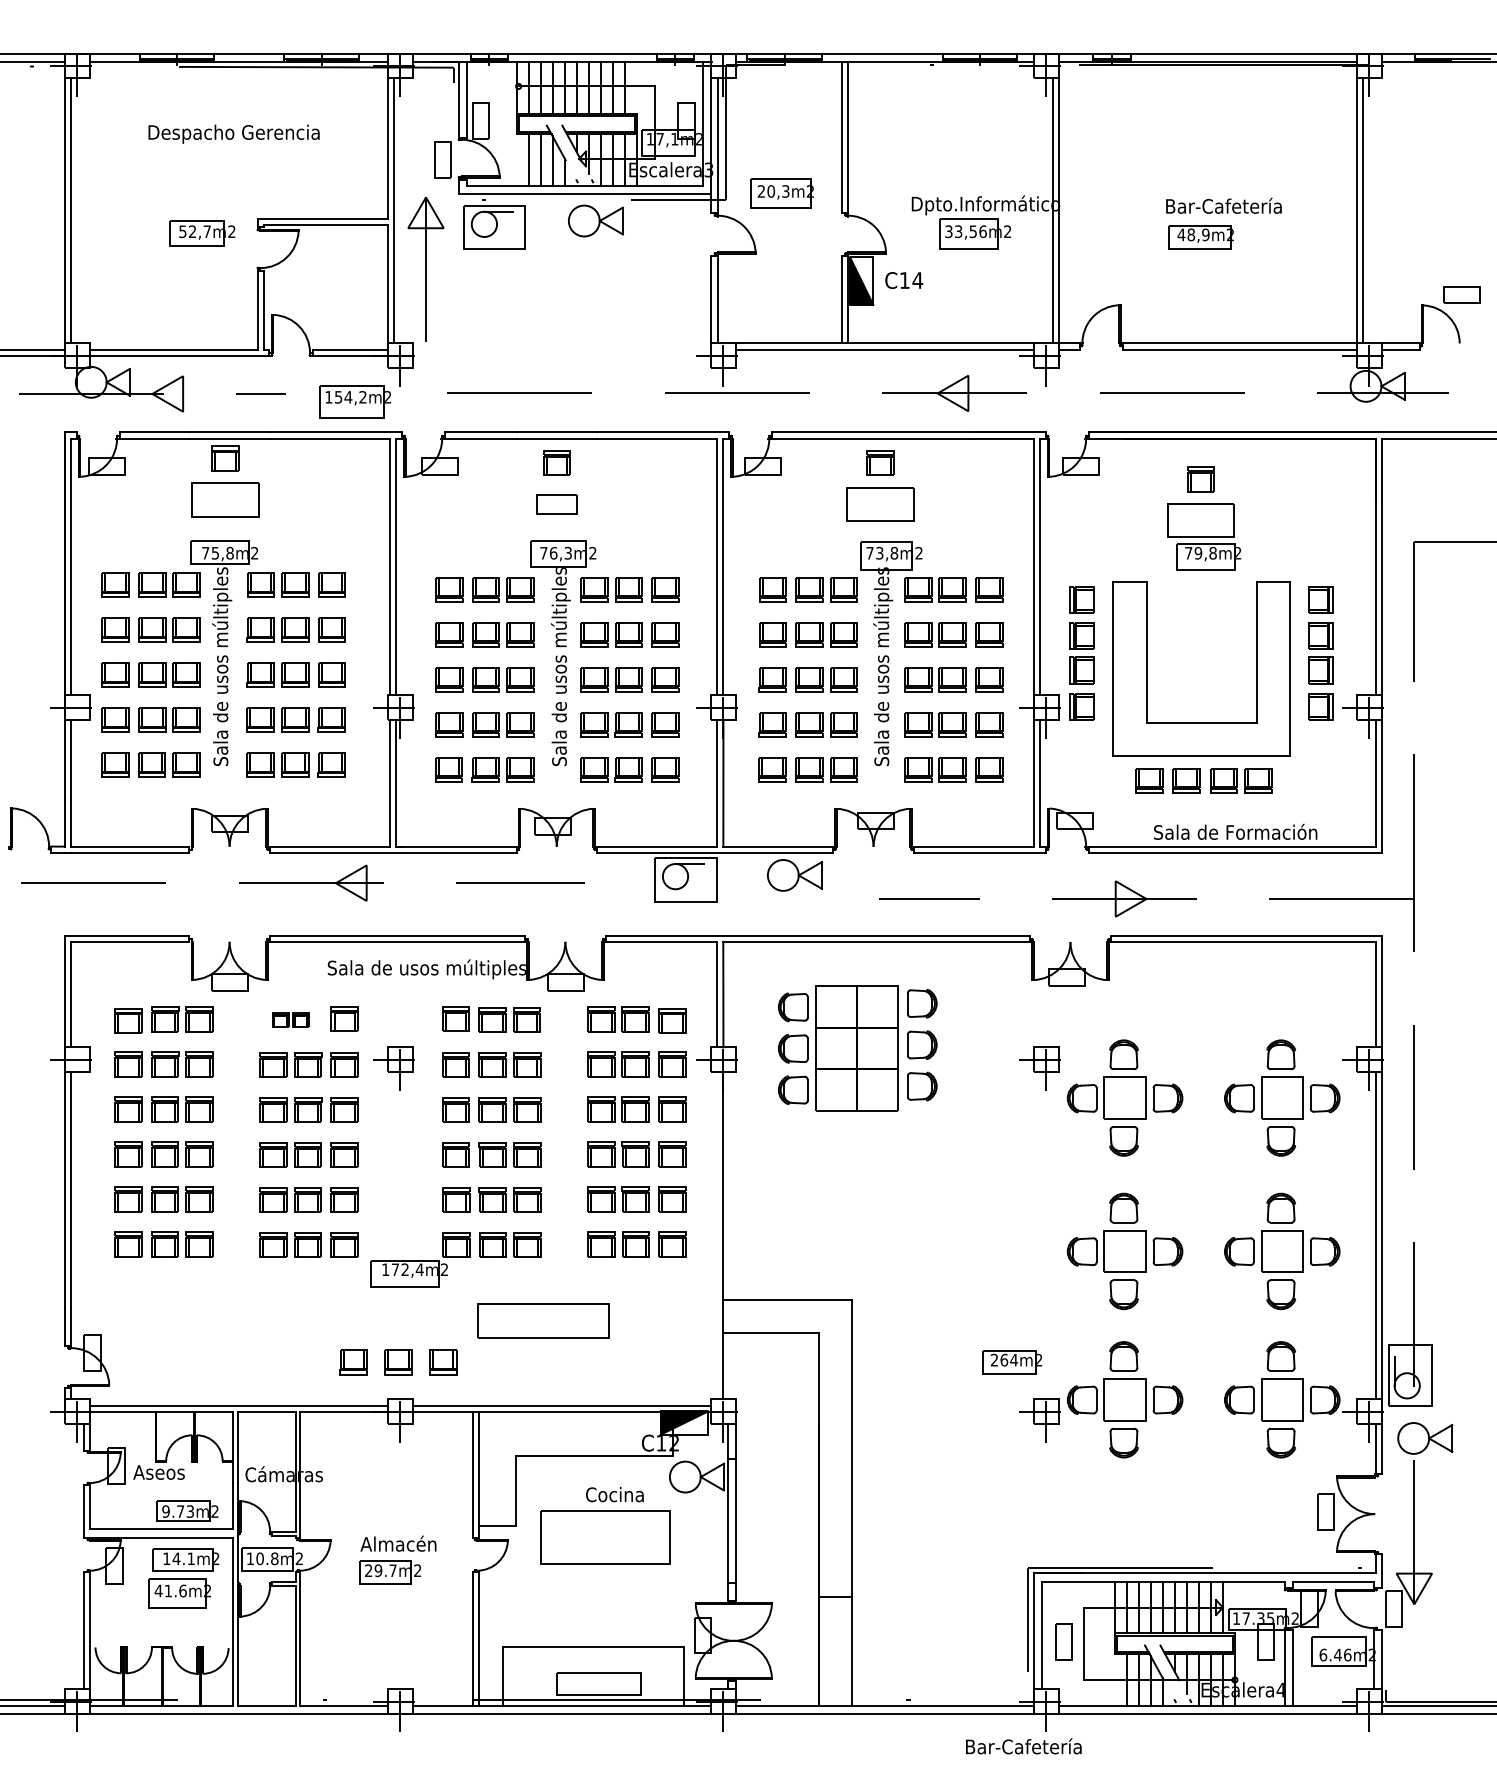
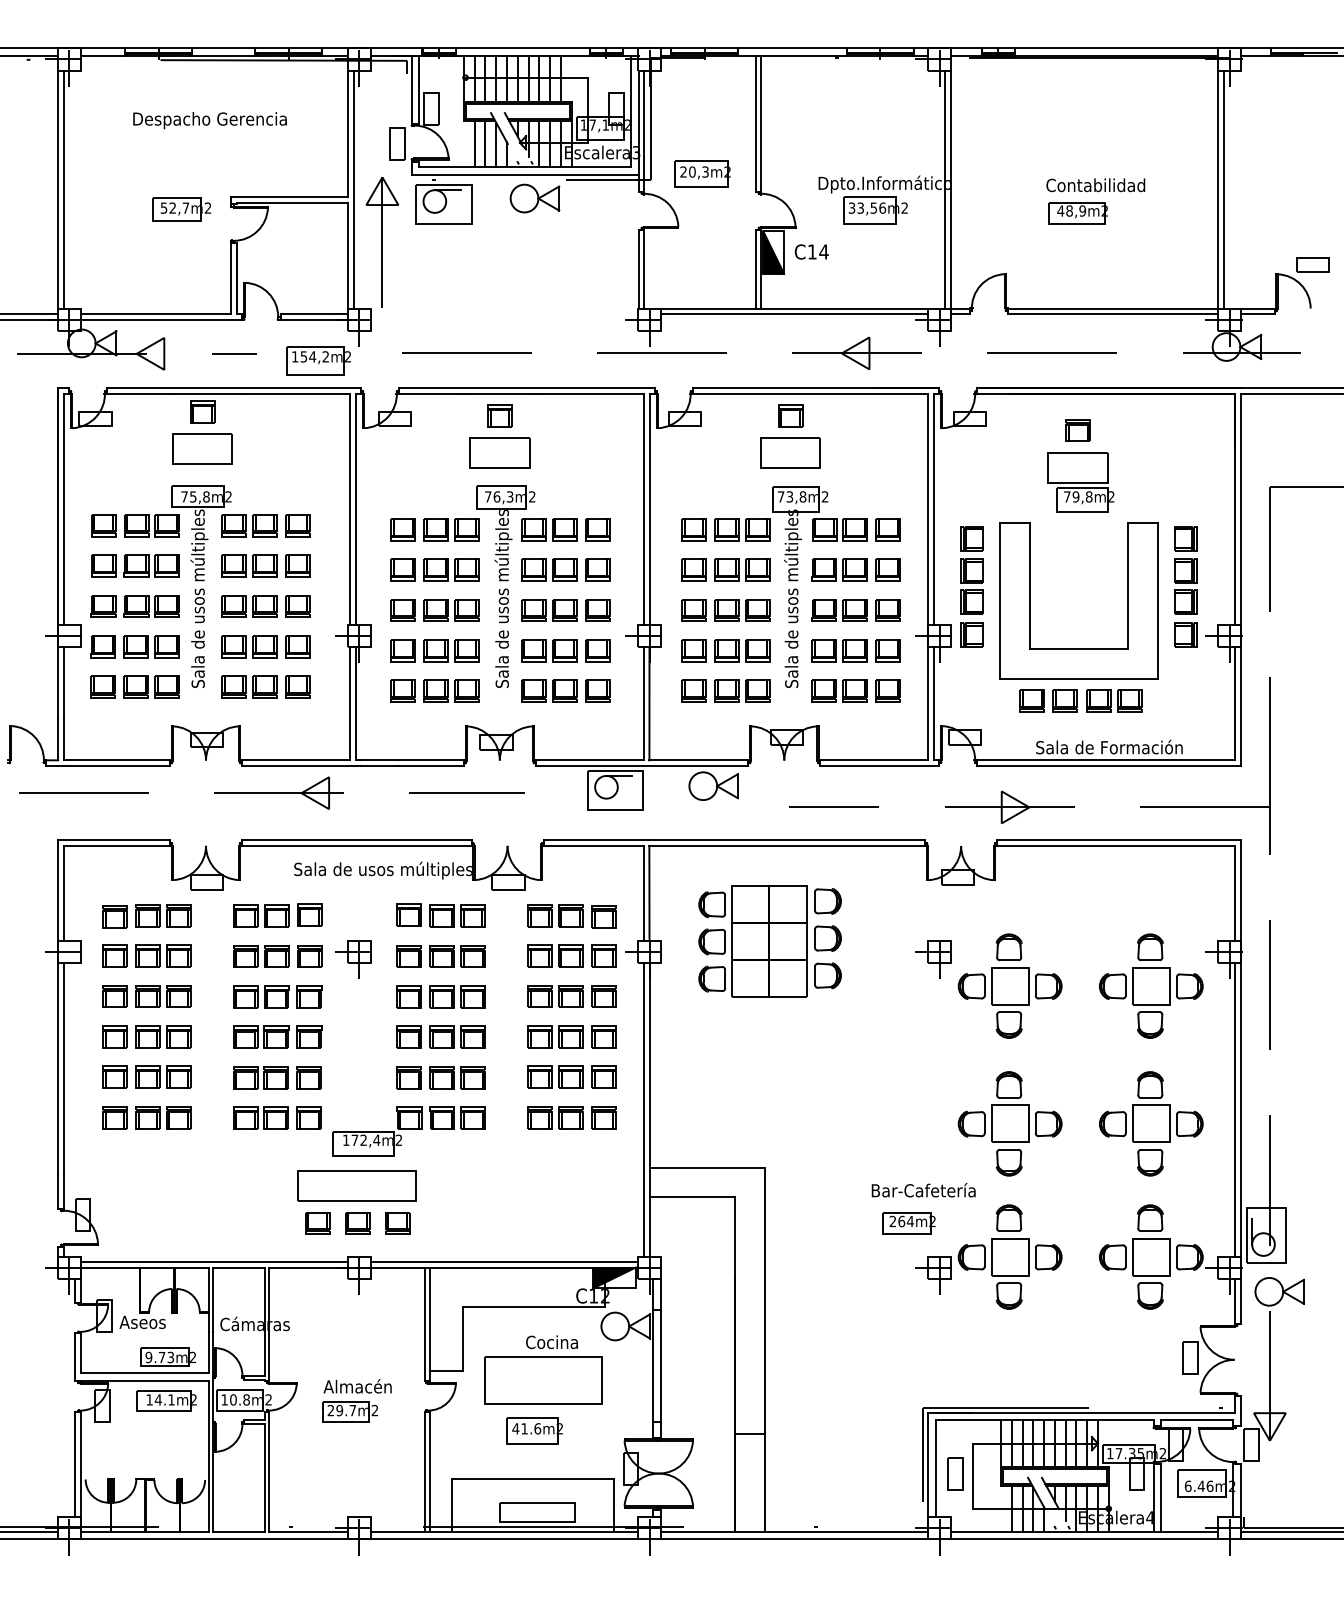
text: (1223, 205) -> (1098, 184), Bar-Cafetería -> Contabilidad
part: (556, 504) -> (499, 453), size x1.67
part: (290, 1019) -> (260, 915), size x1.67
line: (717, 1235) -> (644, 1109), added
part: (543, 1320) -> (356, 1185), moved
part: (179, 1593) -> (534, 1431), moved
text: (1023, 1746) -> (923, 1190), moved

